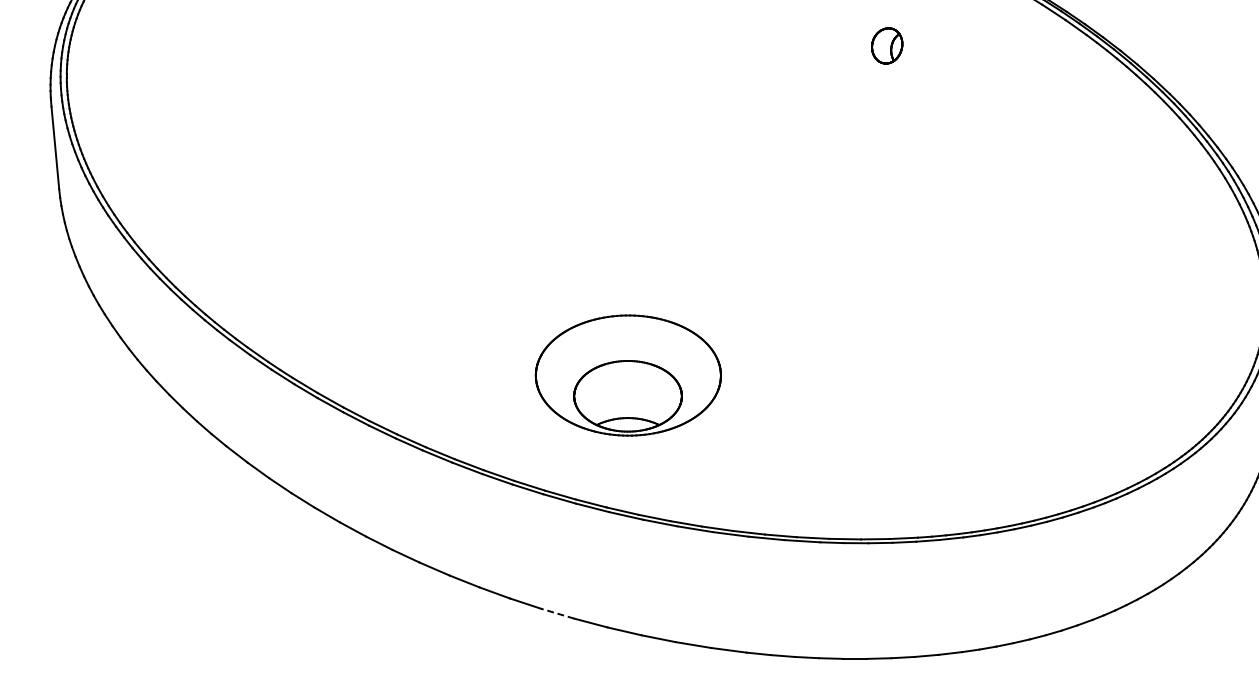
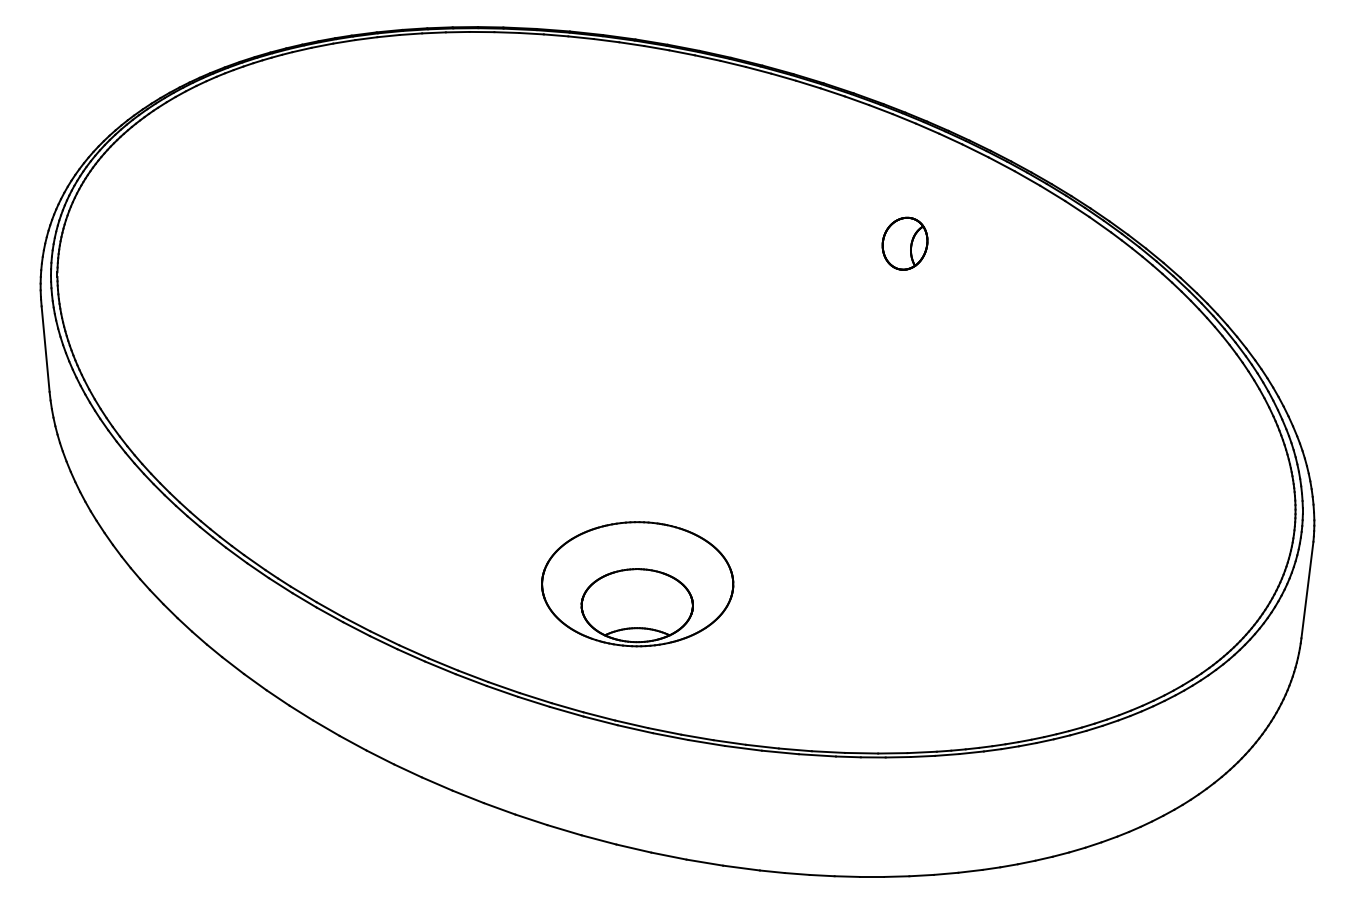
part: (886, 45) -> (904, 243), size x1.43
line: (557, 613) -> (564, 830), dashed -> solid

